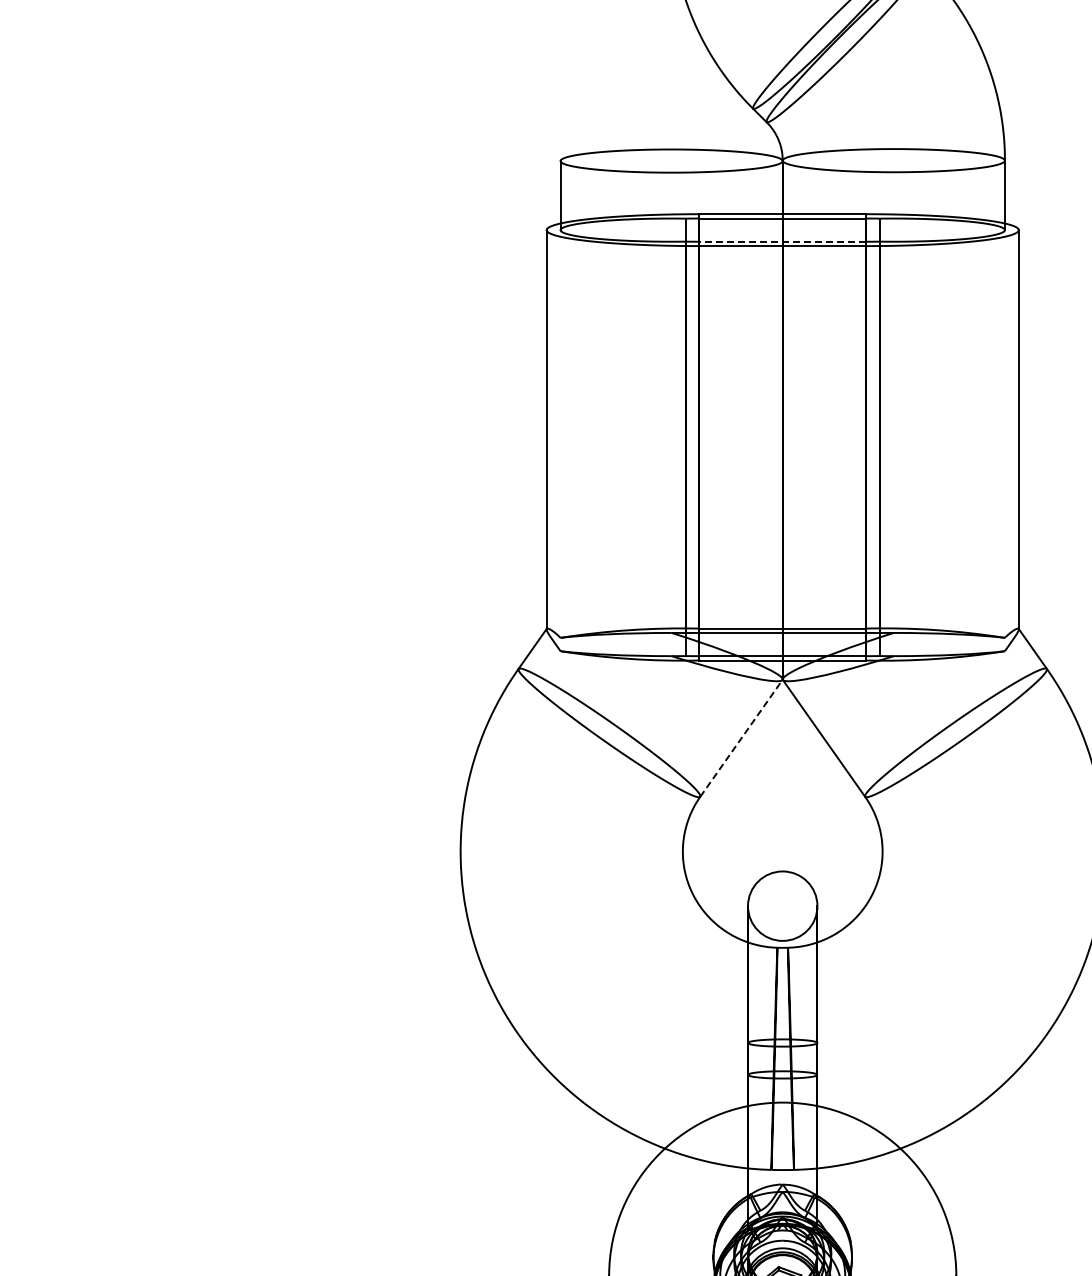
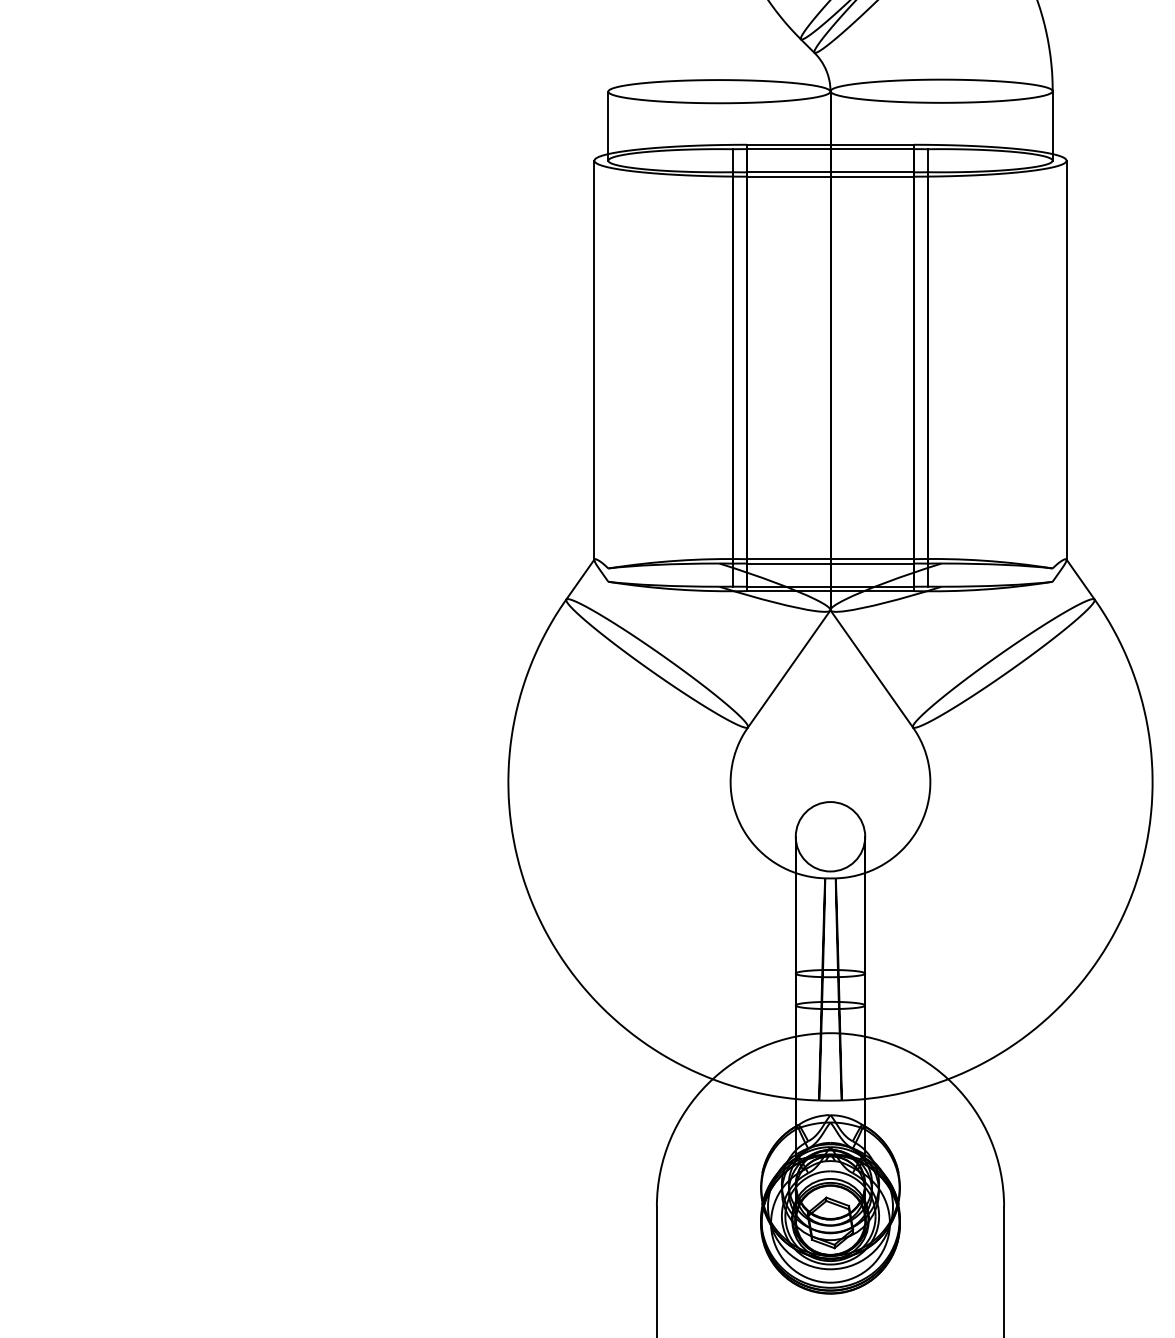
line: (782, 241) -> (830, 172), dashed -> solid
line: (741, 737) -> (789, 668), dashed -> solid

